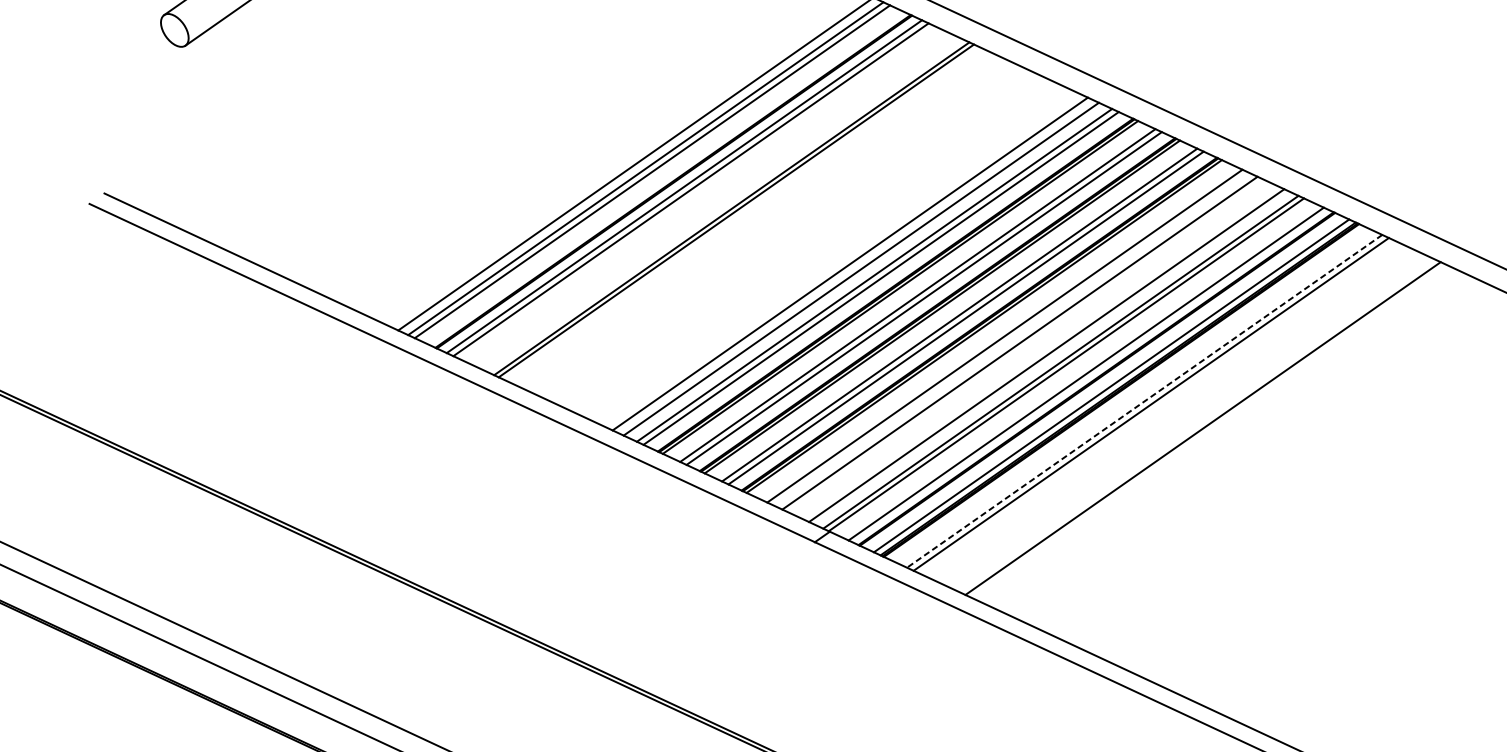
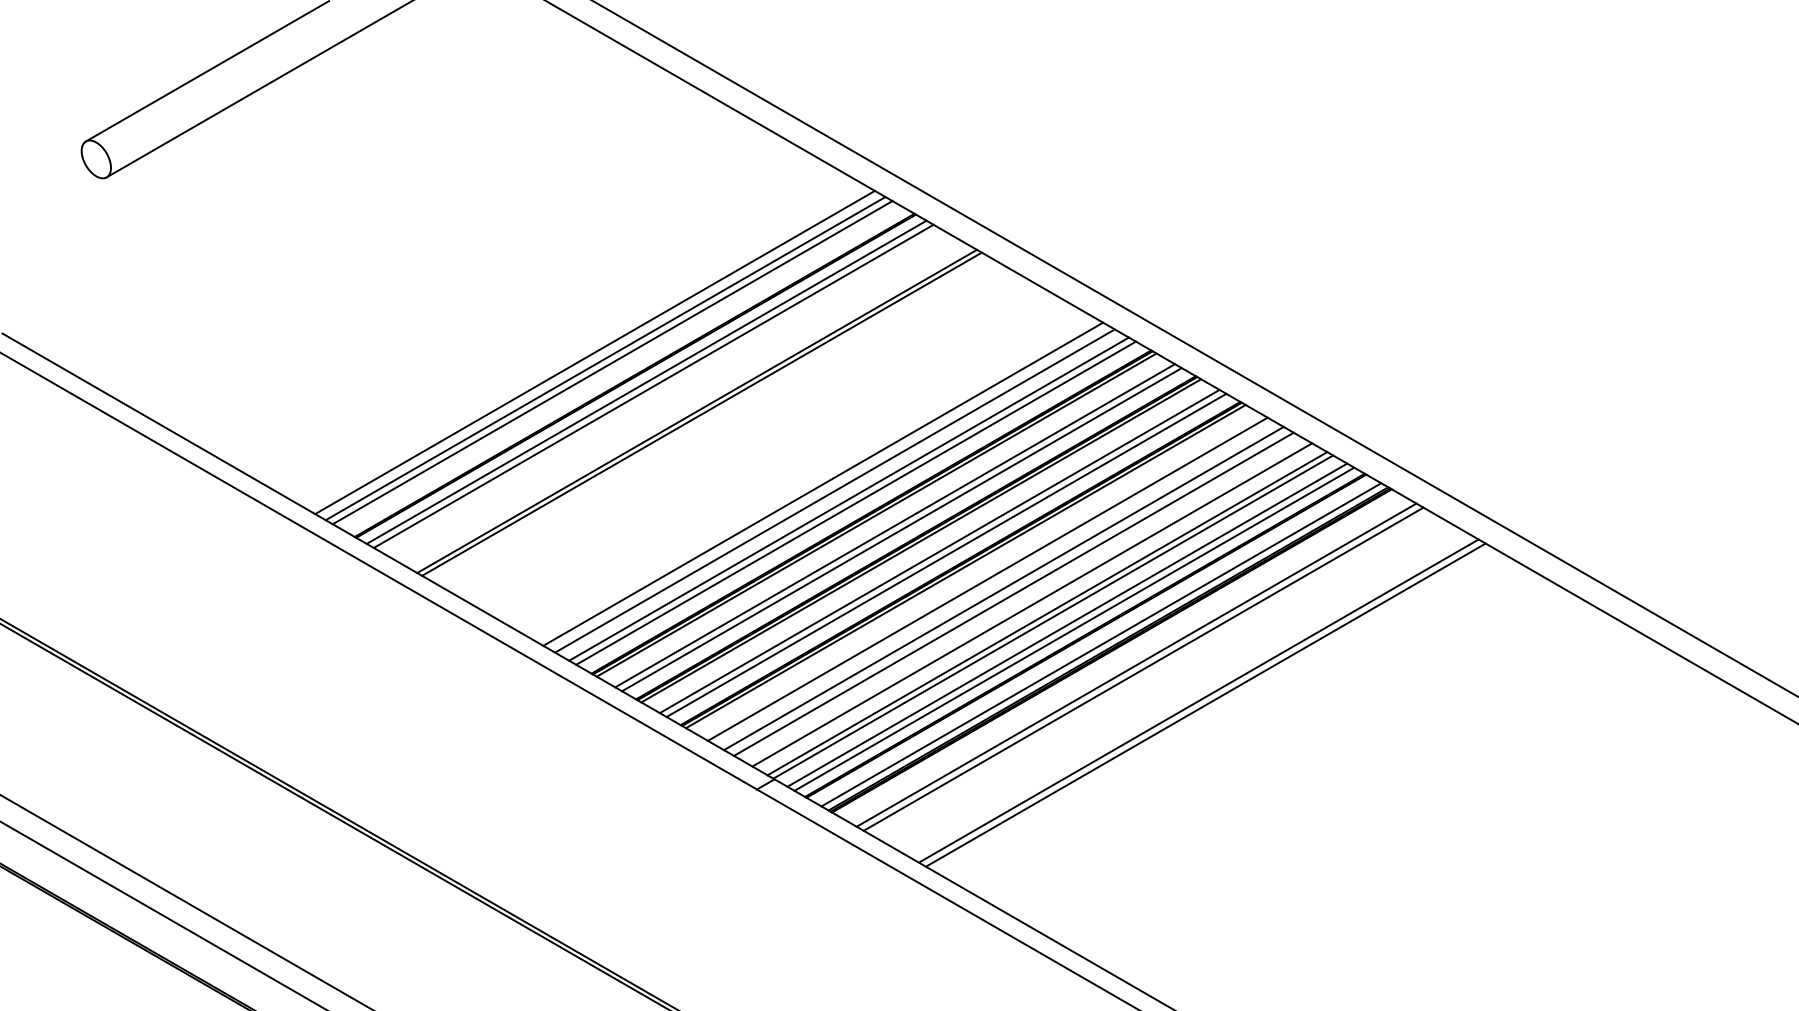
line: (1028, 346) -> (1013, 593), added
line: (1079, 370) -> (1067, 624), added
line: (1144, 401) -> (1136, 665), dashed -> solid
line: (1209, 431) -> (1205, 704), added

